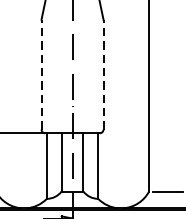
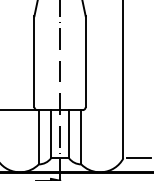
line: (41, 74) -> (34, 61), dashed -> solid
line: (103, 74) -> (85, 61), dashed -> solid

